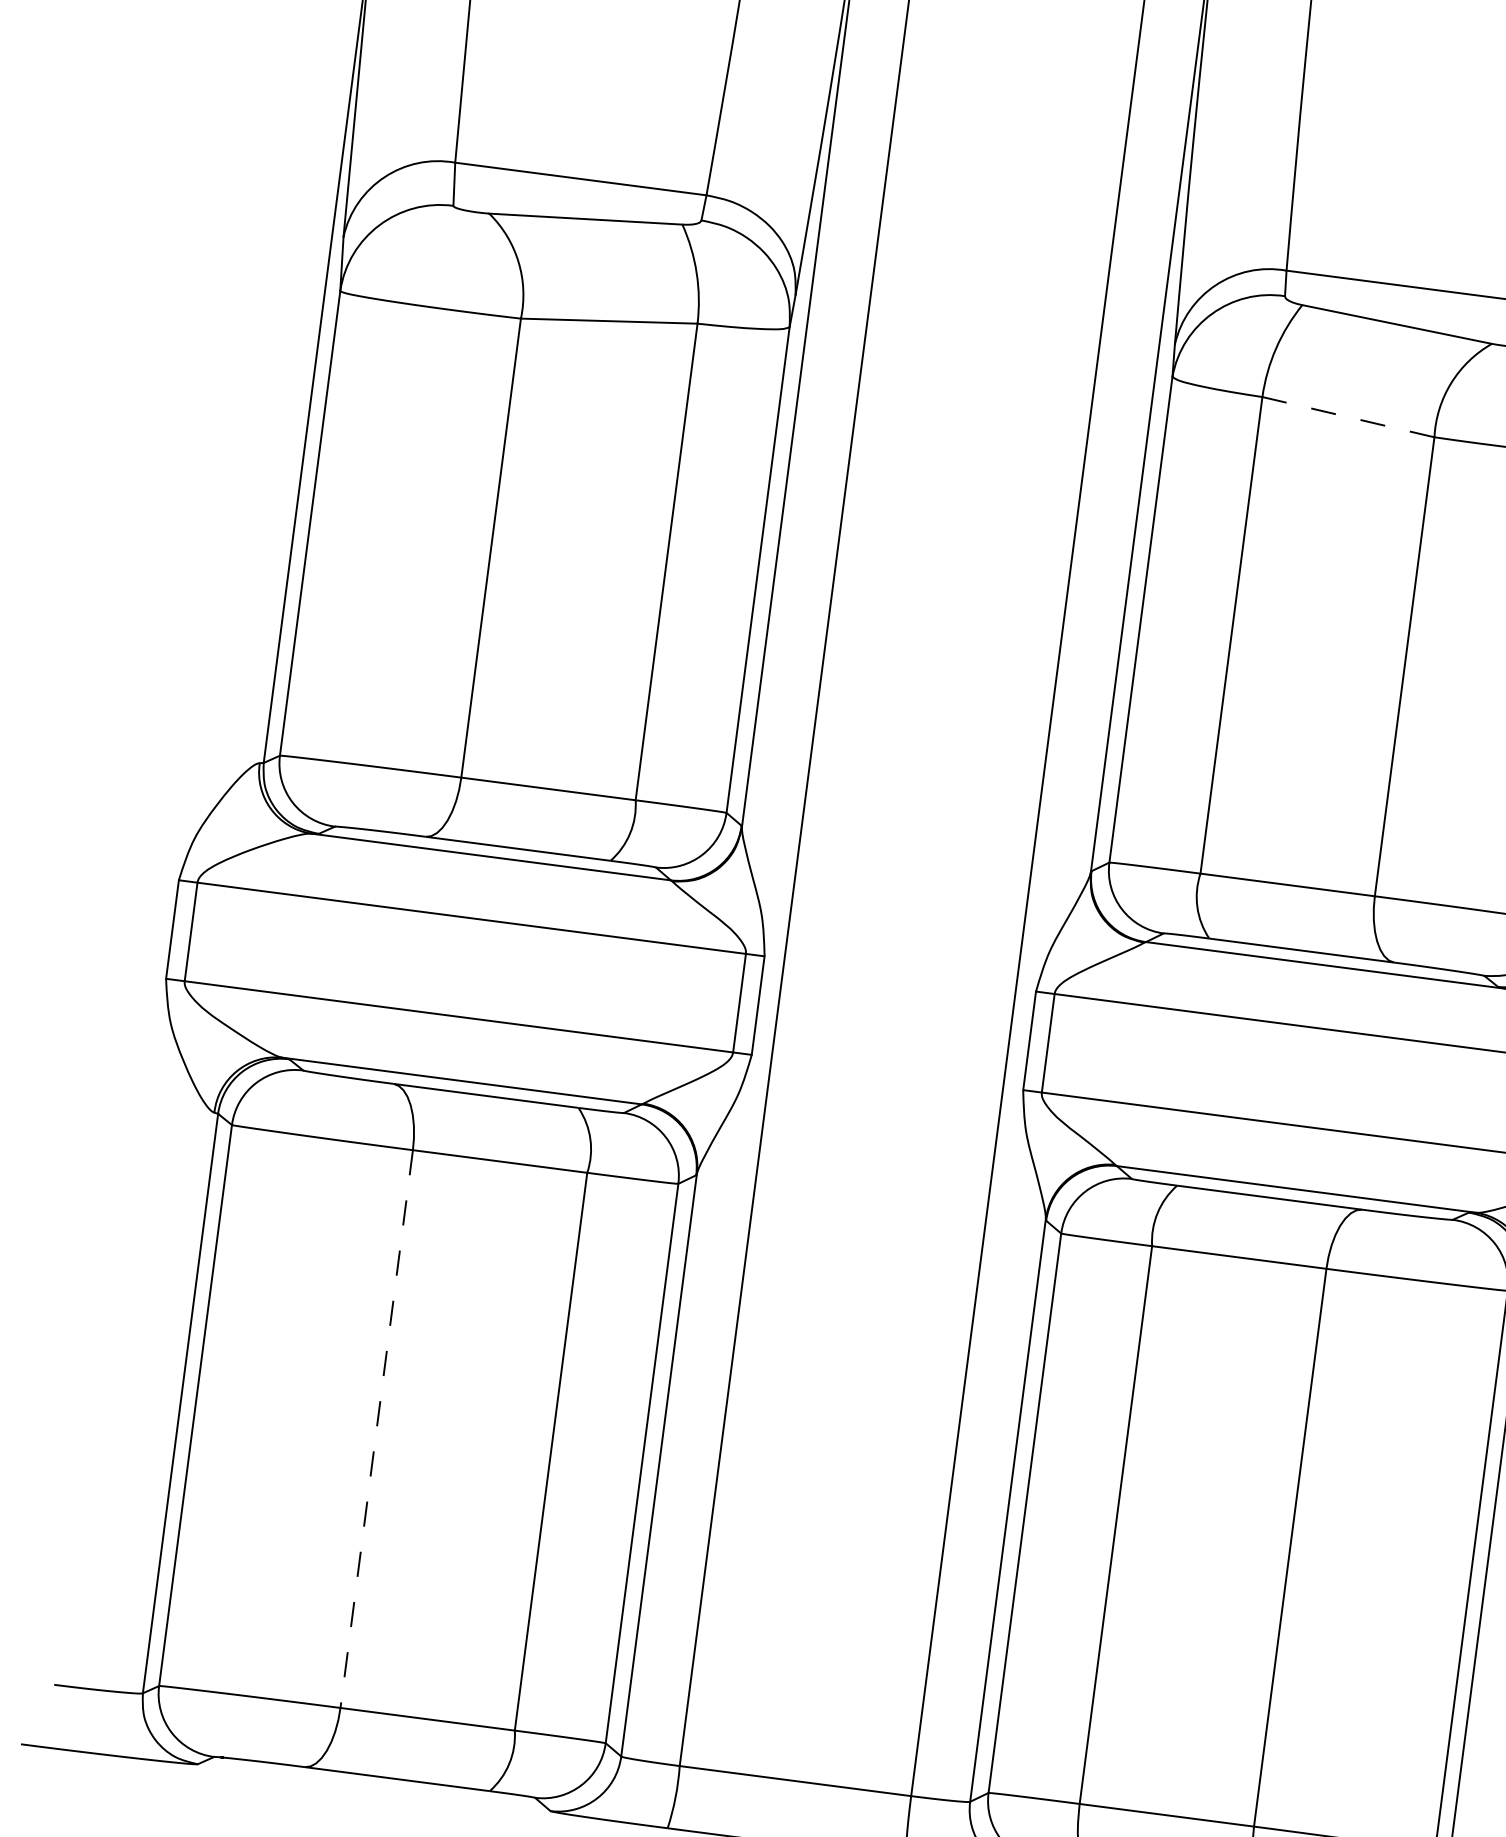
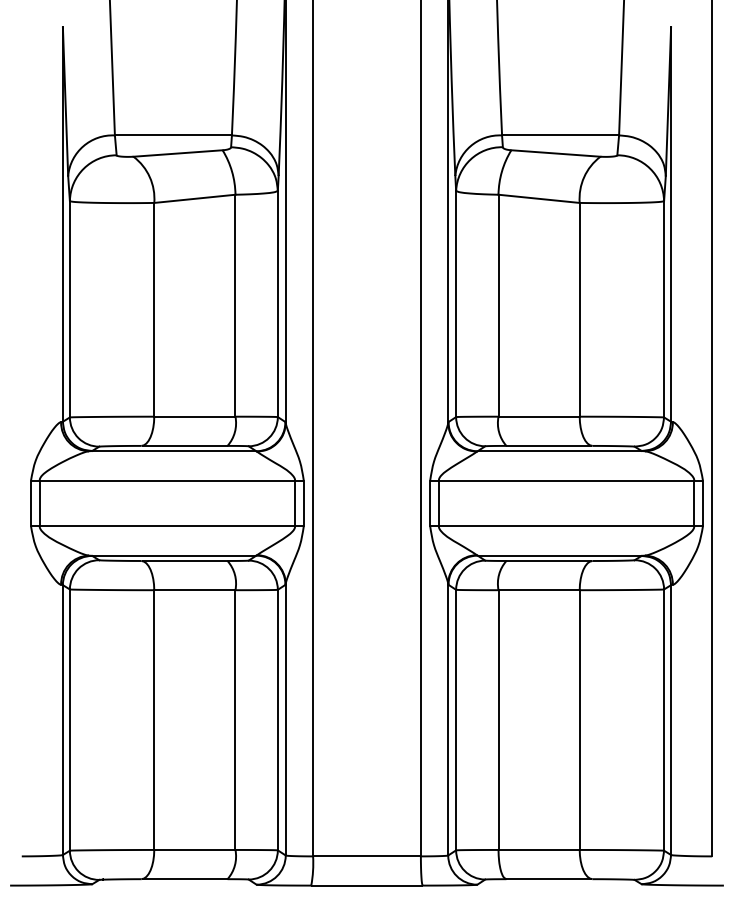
line: (1349, 416) -> (539, 198), dashed -> solid
line: (377, 1430) -> (154, 720), dashed -> solid

